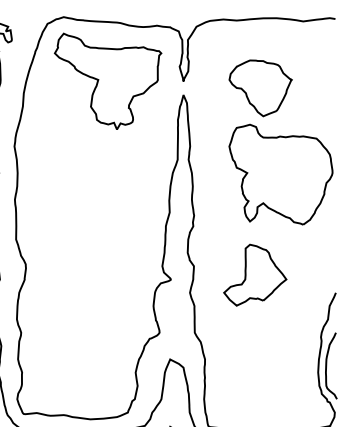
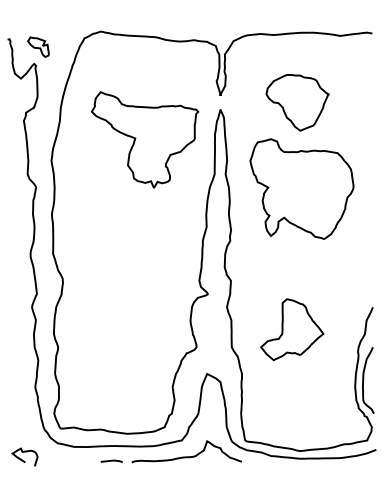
part: (108, 81) -> (145, 139), moved
part: (280, 174) -> (301, 188), moved
part: (255, 275) -> (292, 329), moved

